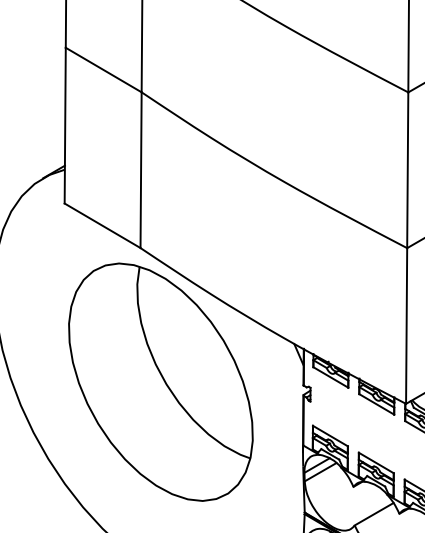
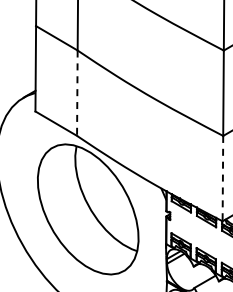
line: (141, 170) -> (77, 93), solid -> dashed
line: (405, 325) -> (222, 178), solid -> dashed

